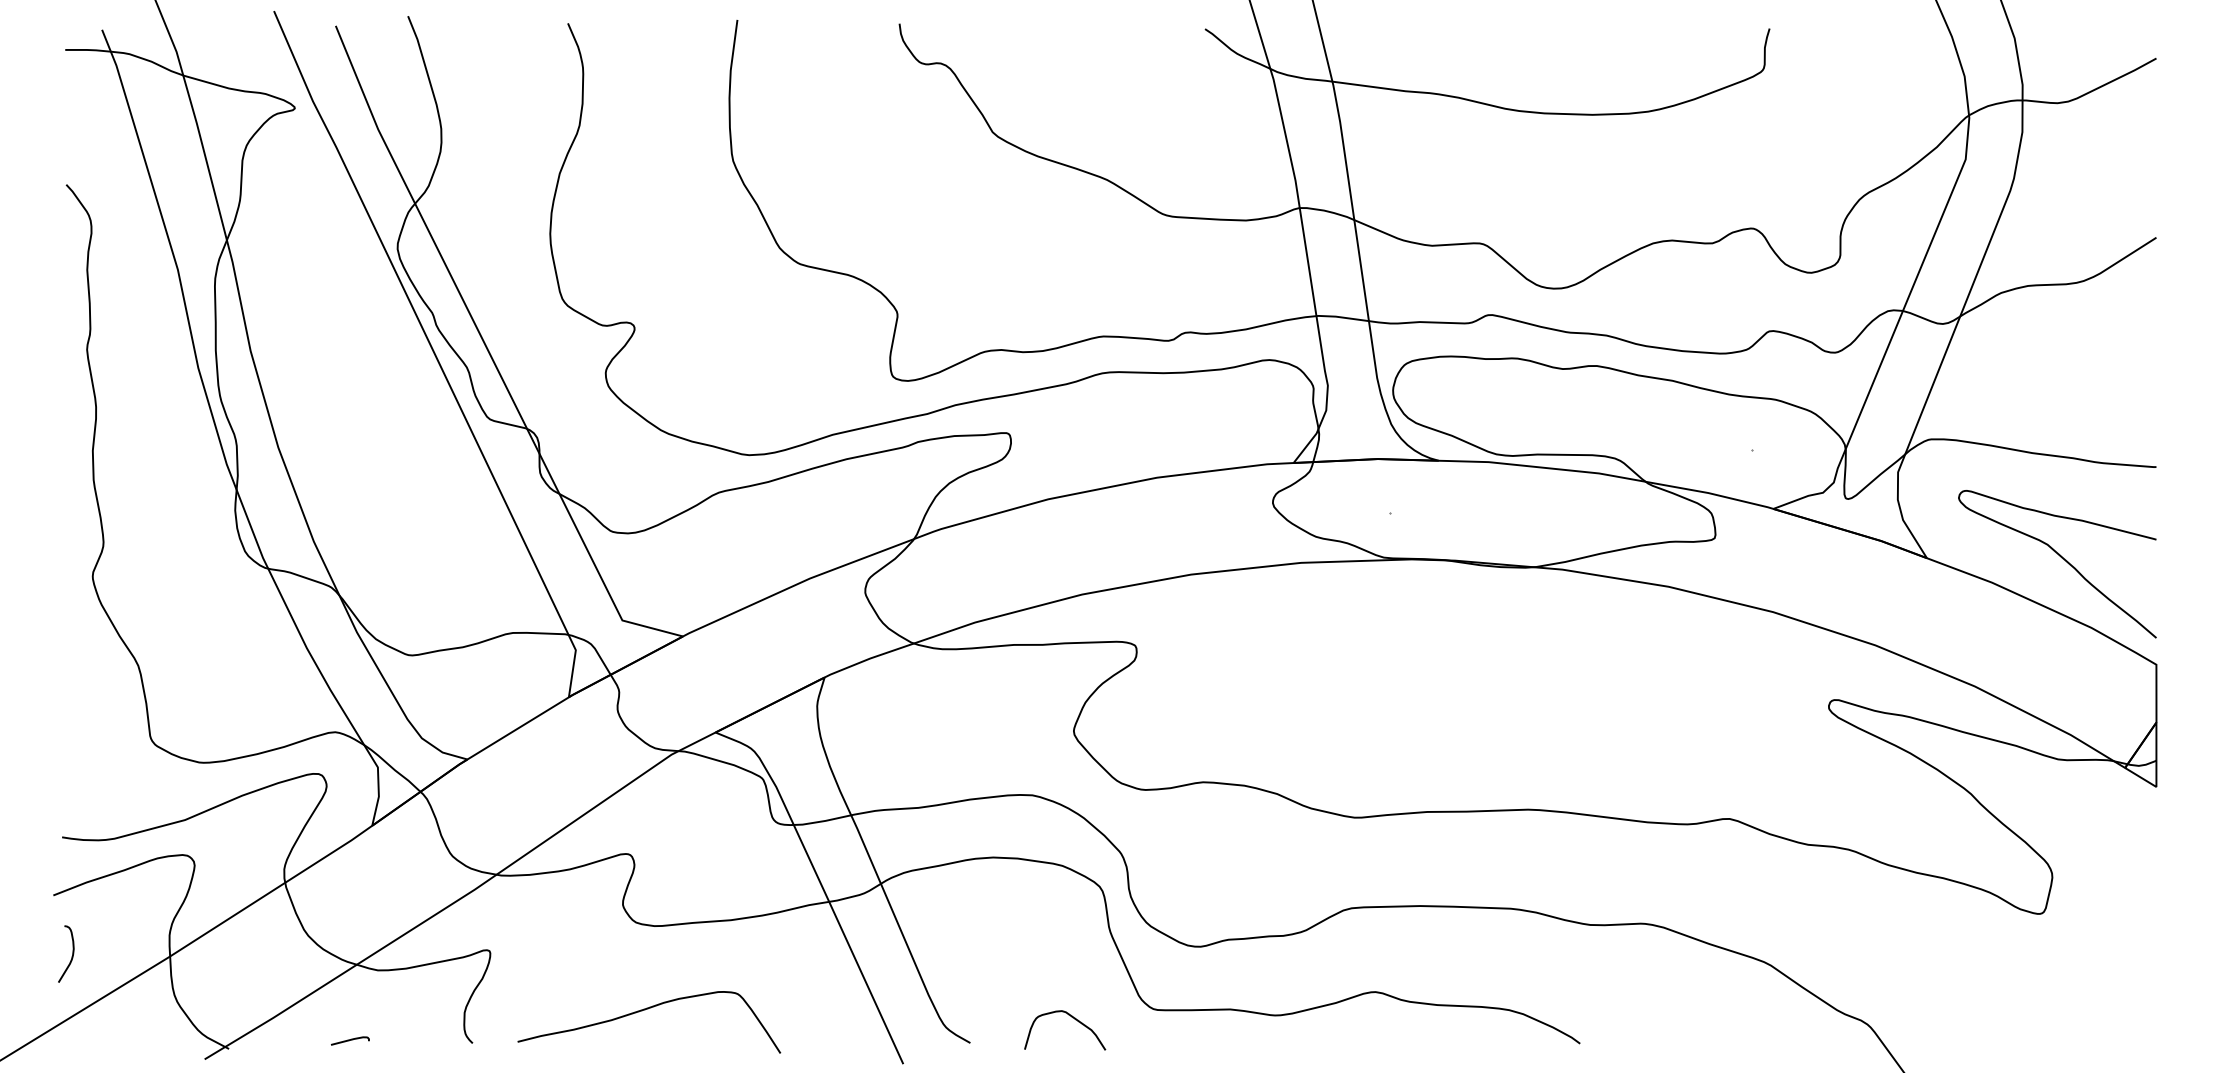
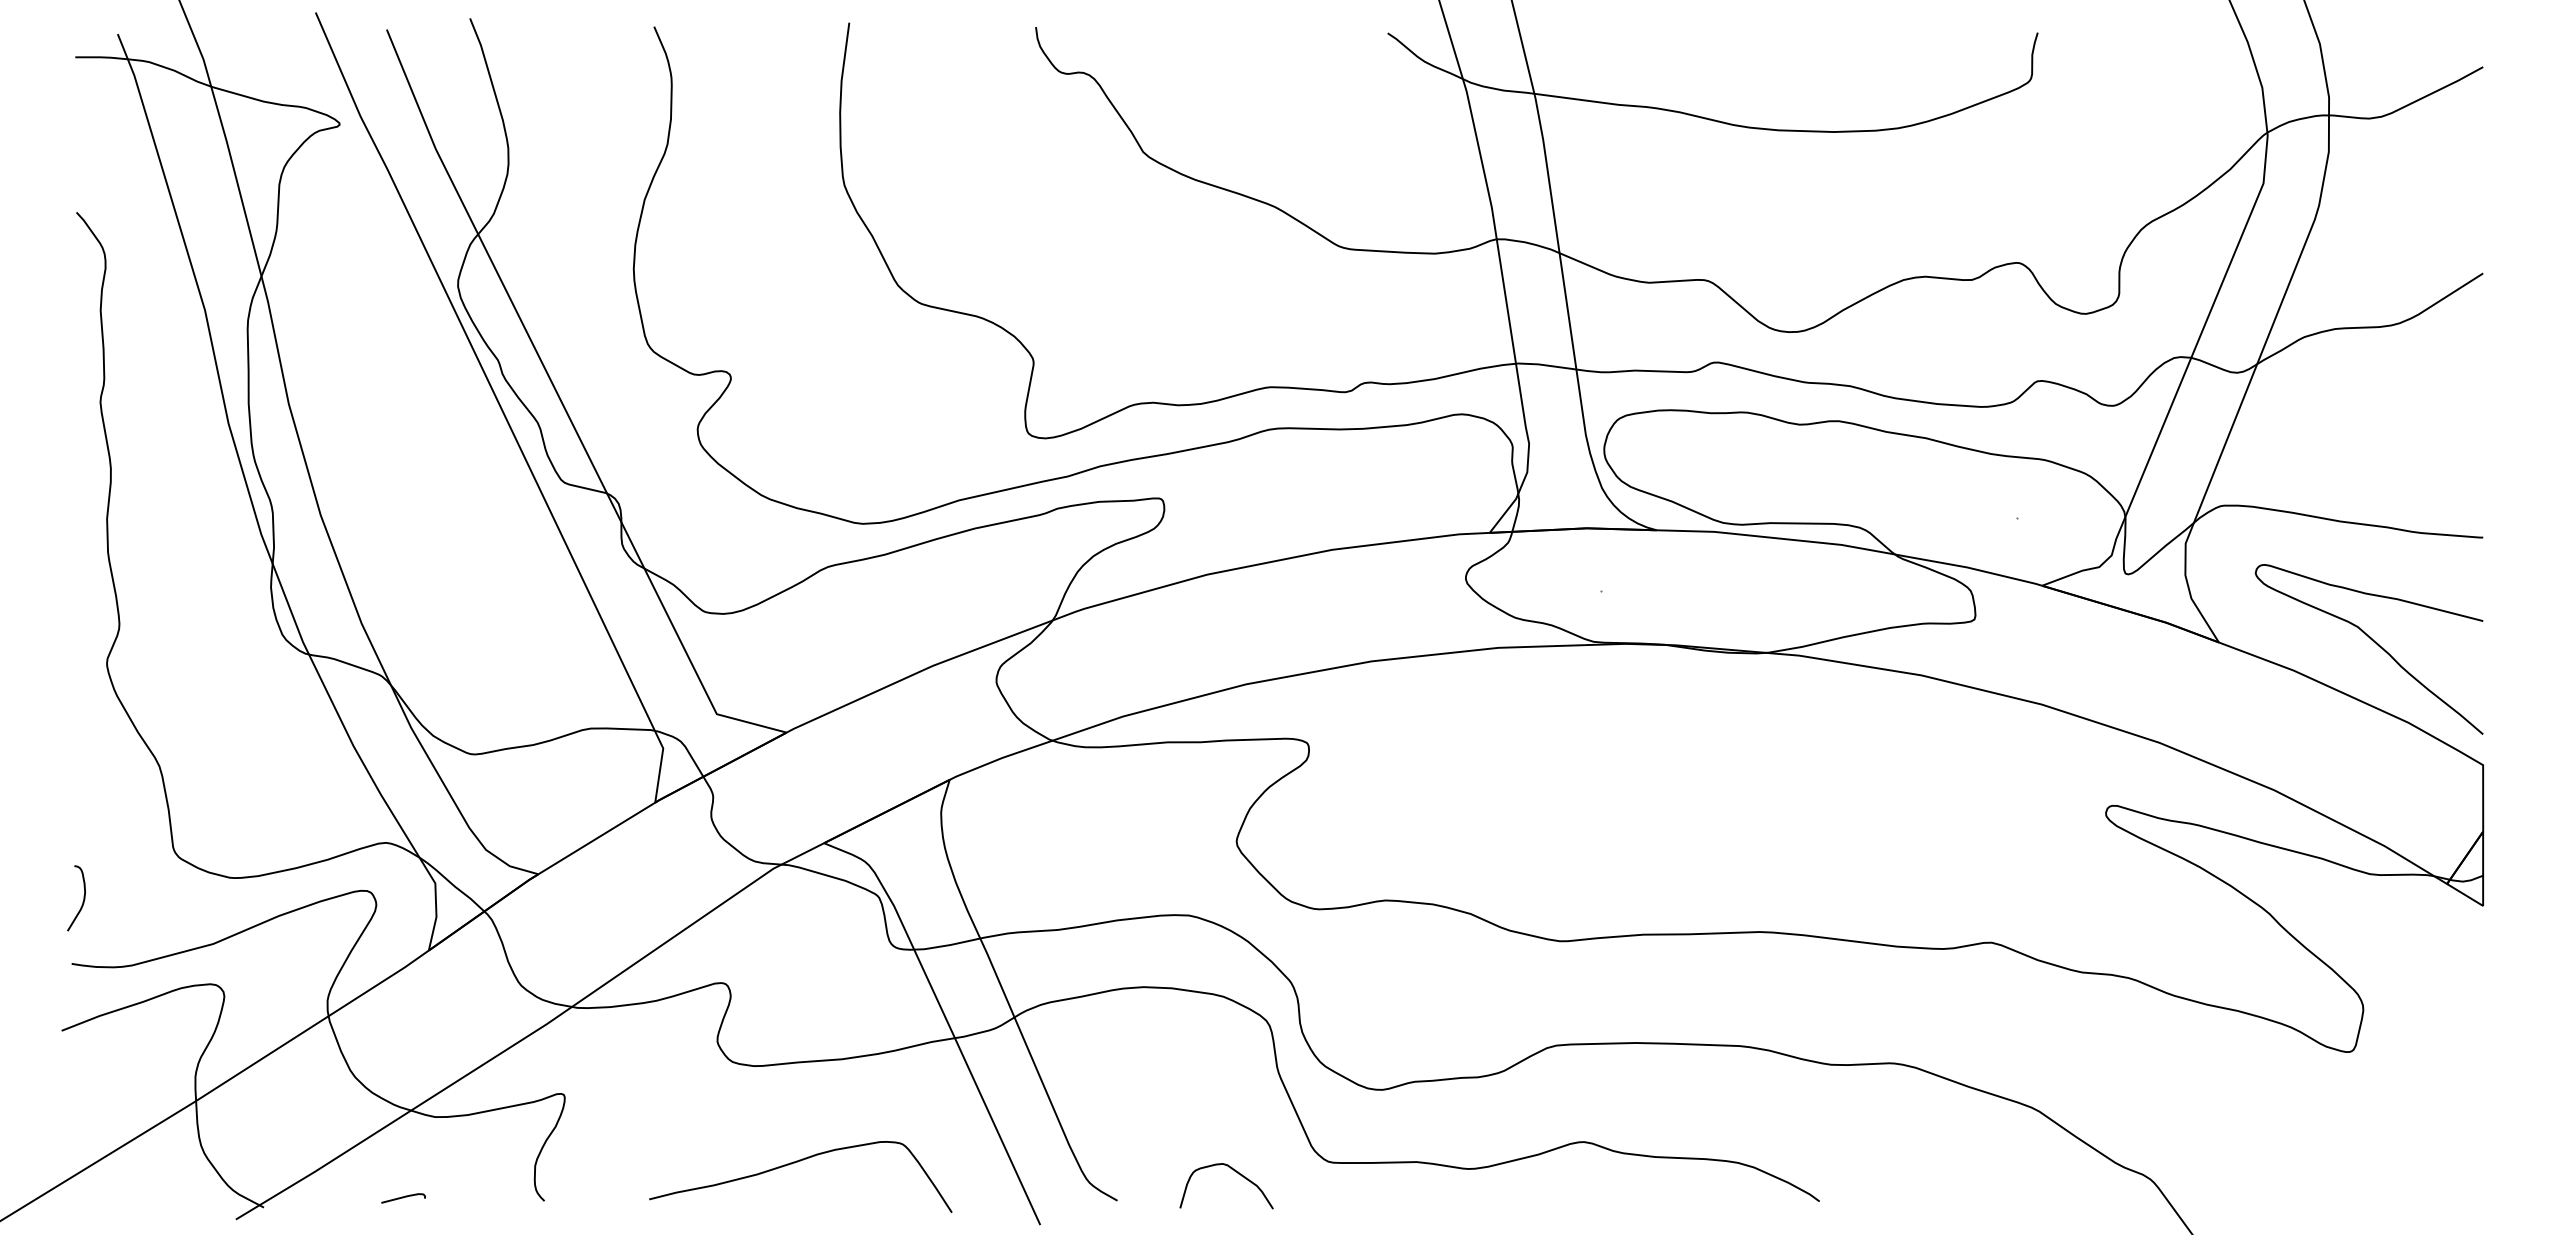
curve: (71, 956) -> (82, 901), moved
curve: (646, 1009) -> (797, 1162), moved

